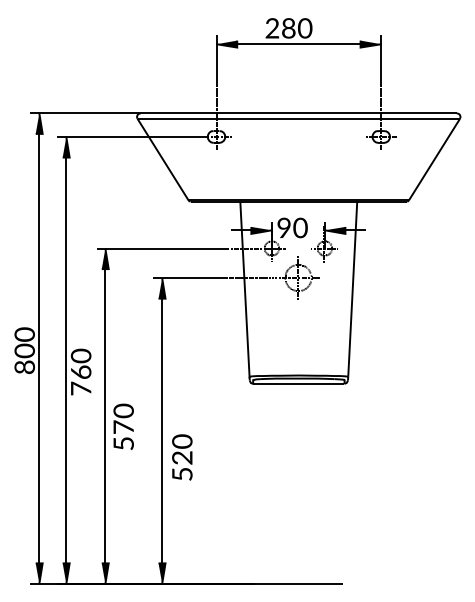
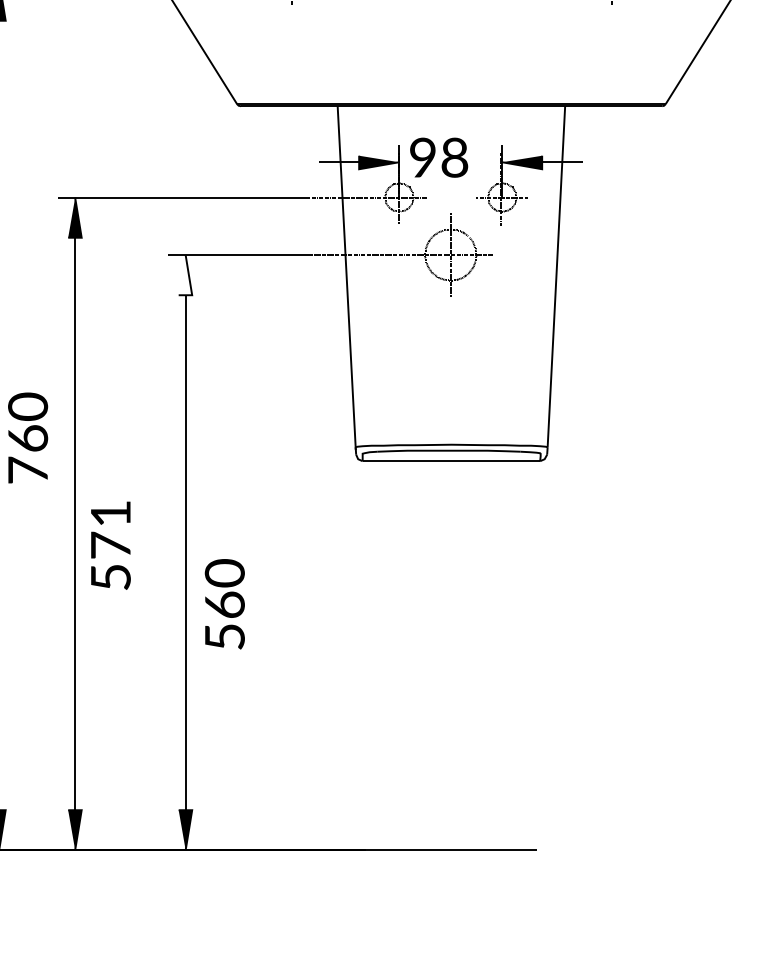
text: (300, 228) -> (454, 158), 90 -> 98
fill: (161, 288) -> (184, 275), removed
text: (123, 410) -> (110, 512), 570 -> 571
text: (182, 457) -> (225, 604), 520 -> 560

